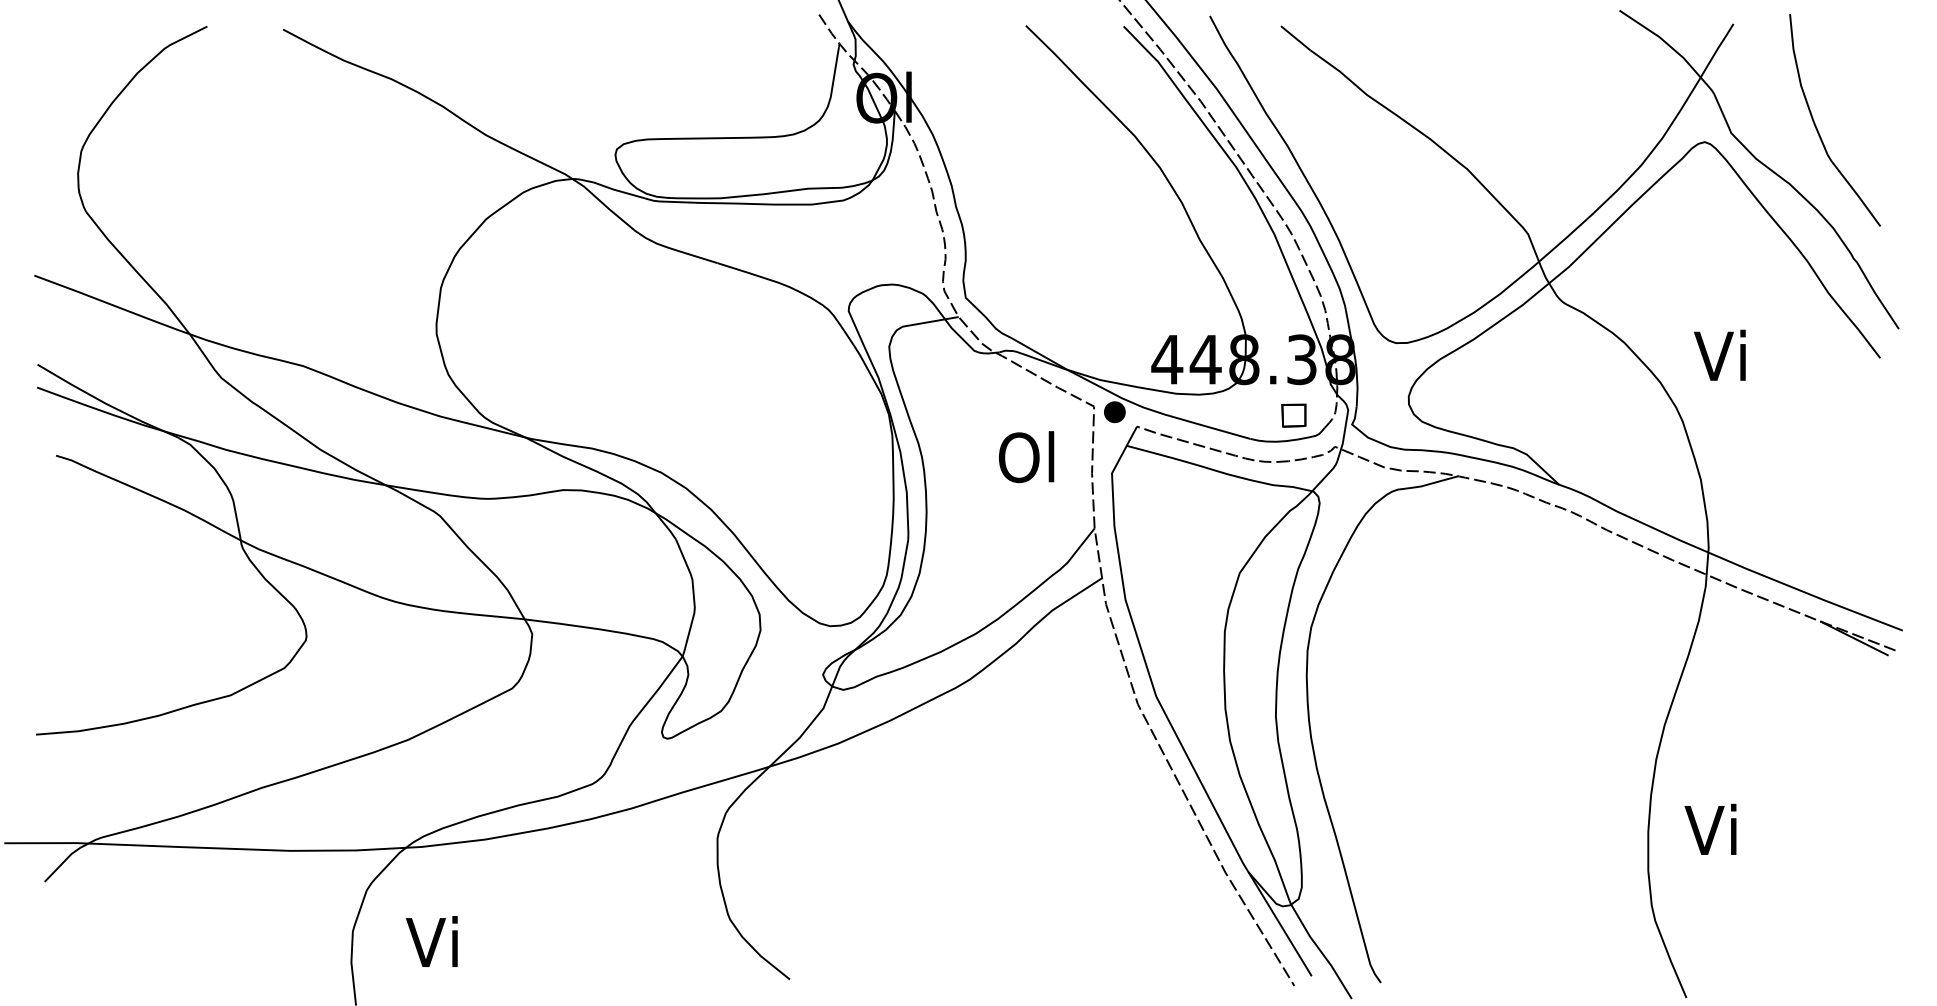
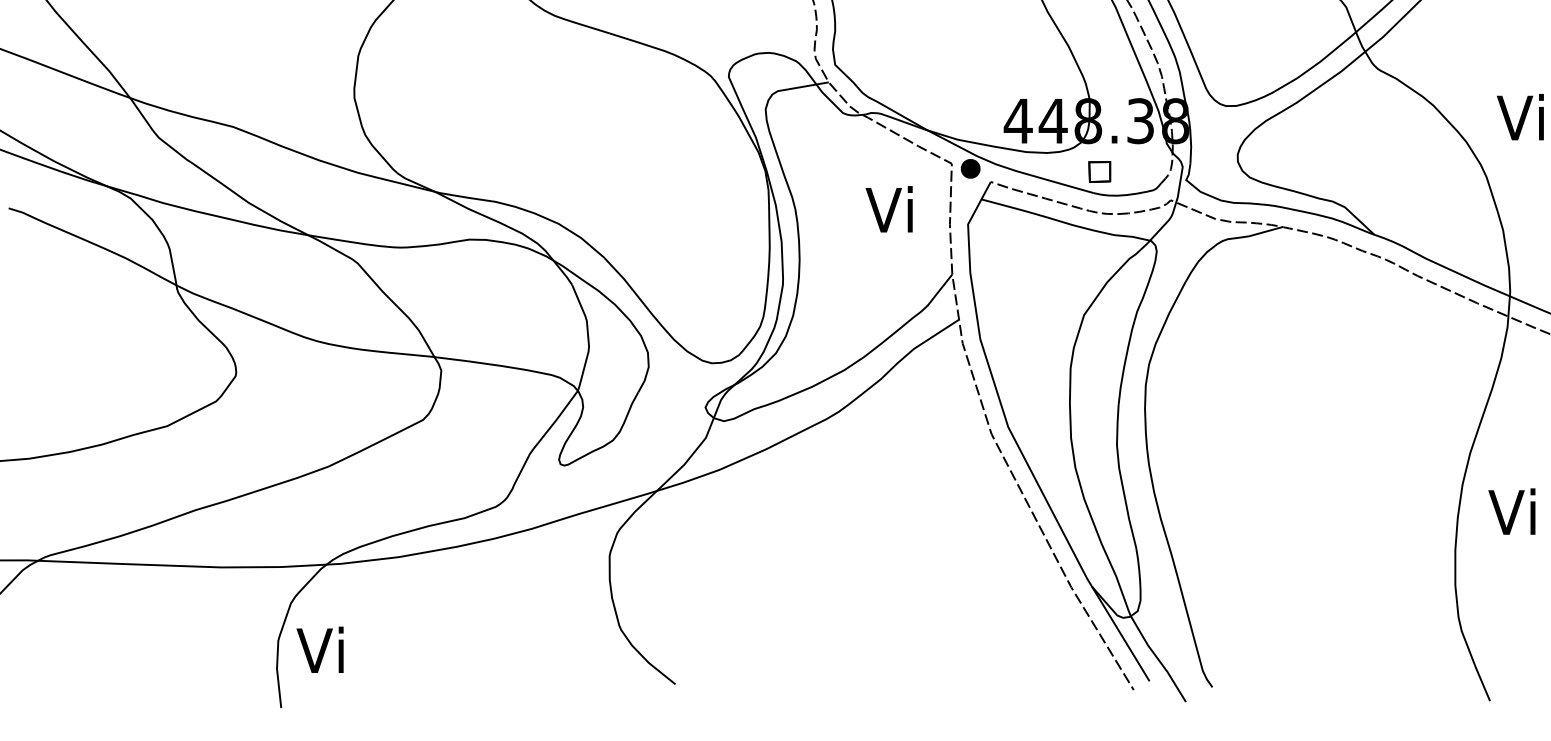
part: (1293, 415) -> (1099, 171), moved
text: (1026, 457) -> (890, 210), Ol -> Vi
text: (1710, 828) -> (1511, 510), moved
text: (431, 941) -> (319, 649), moved

